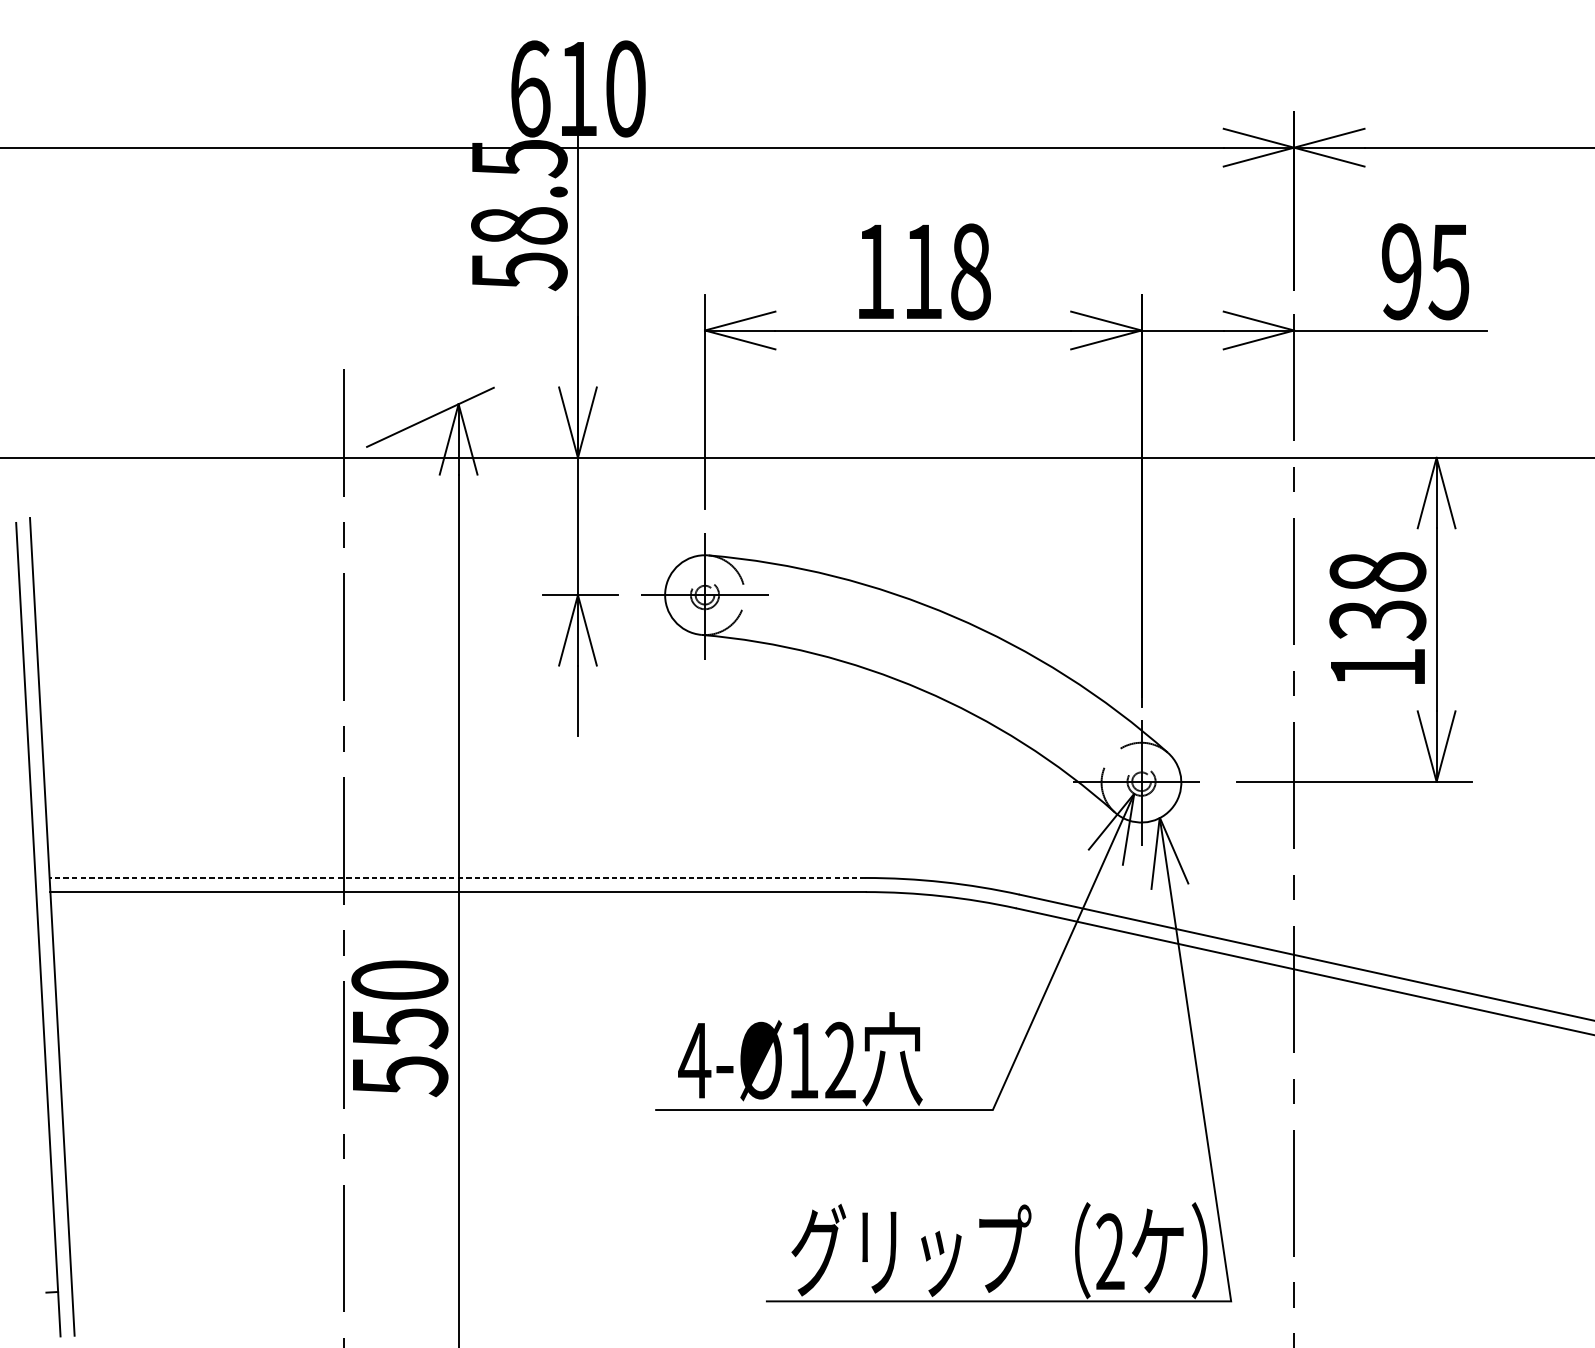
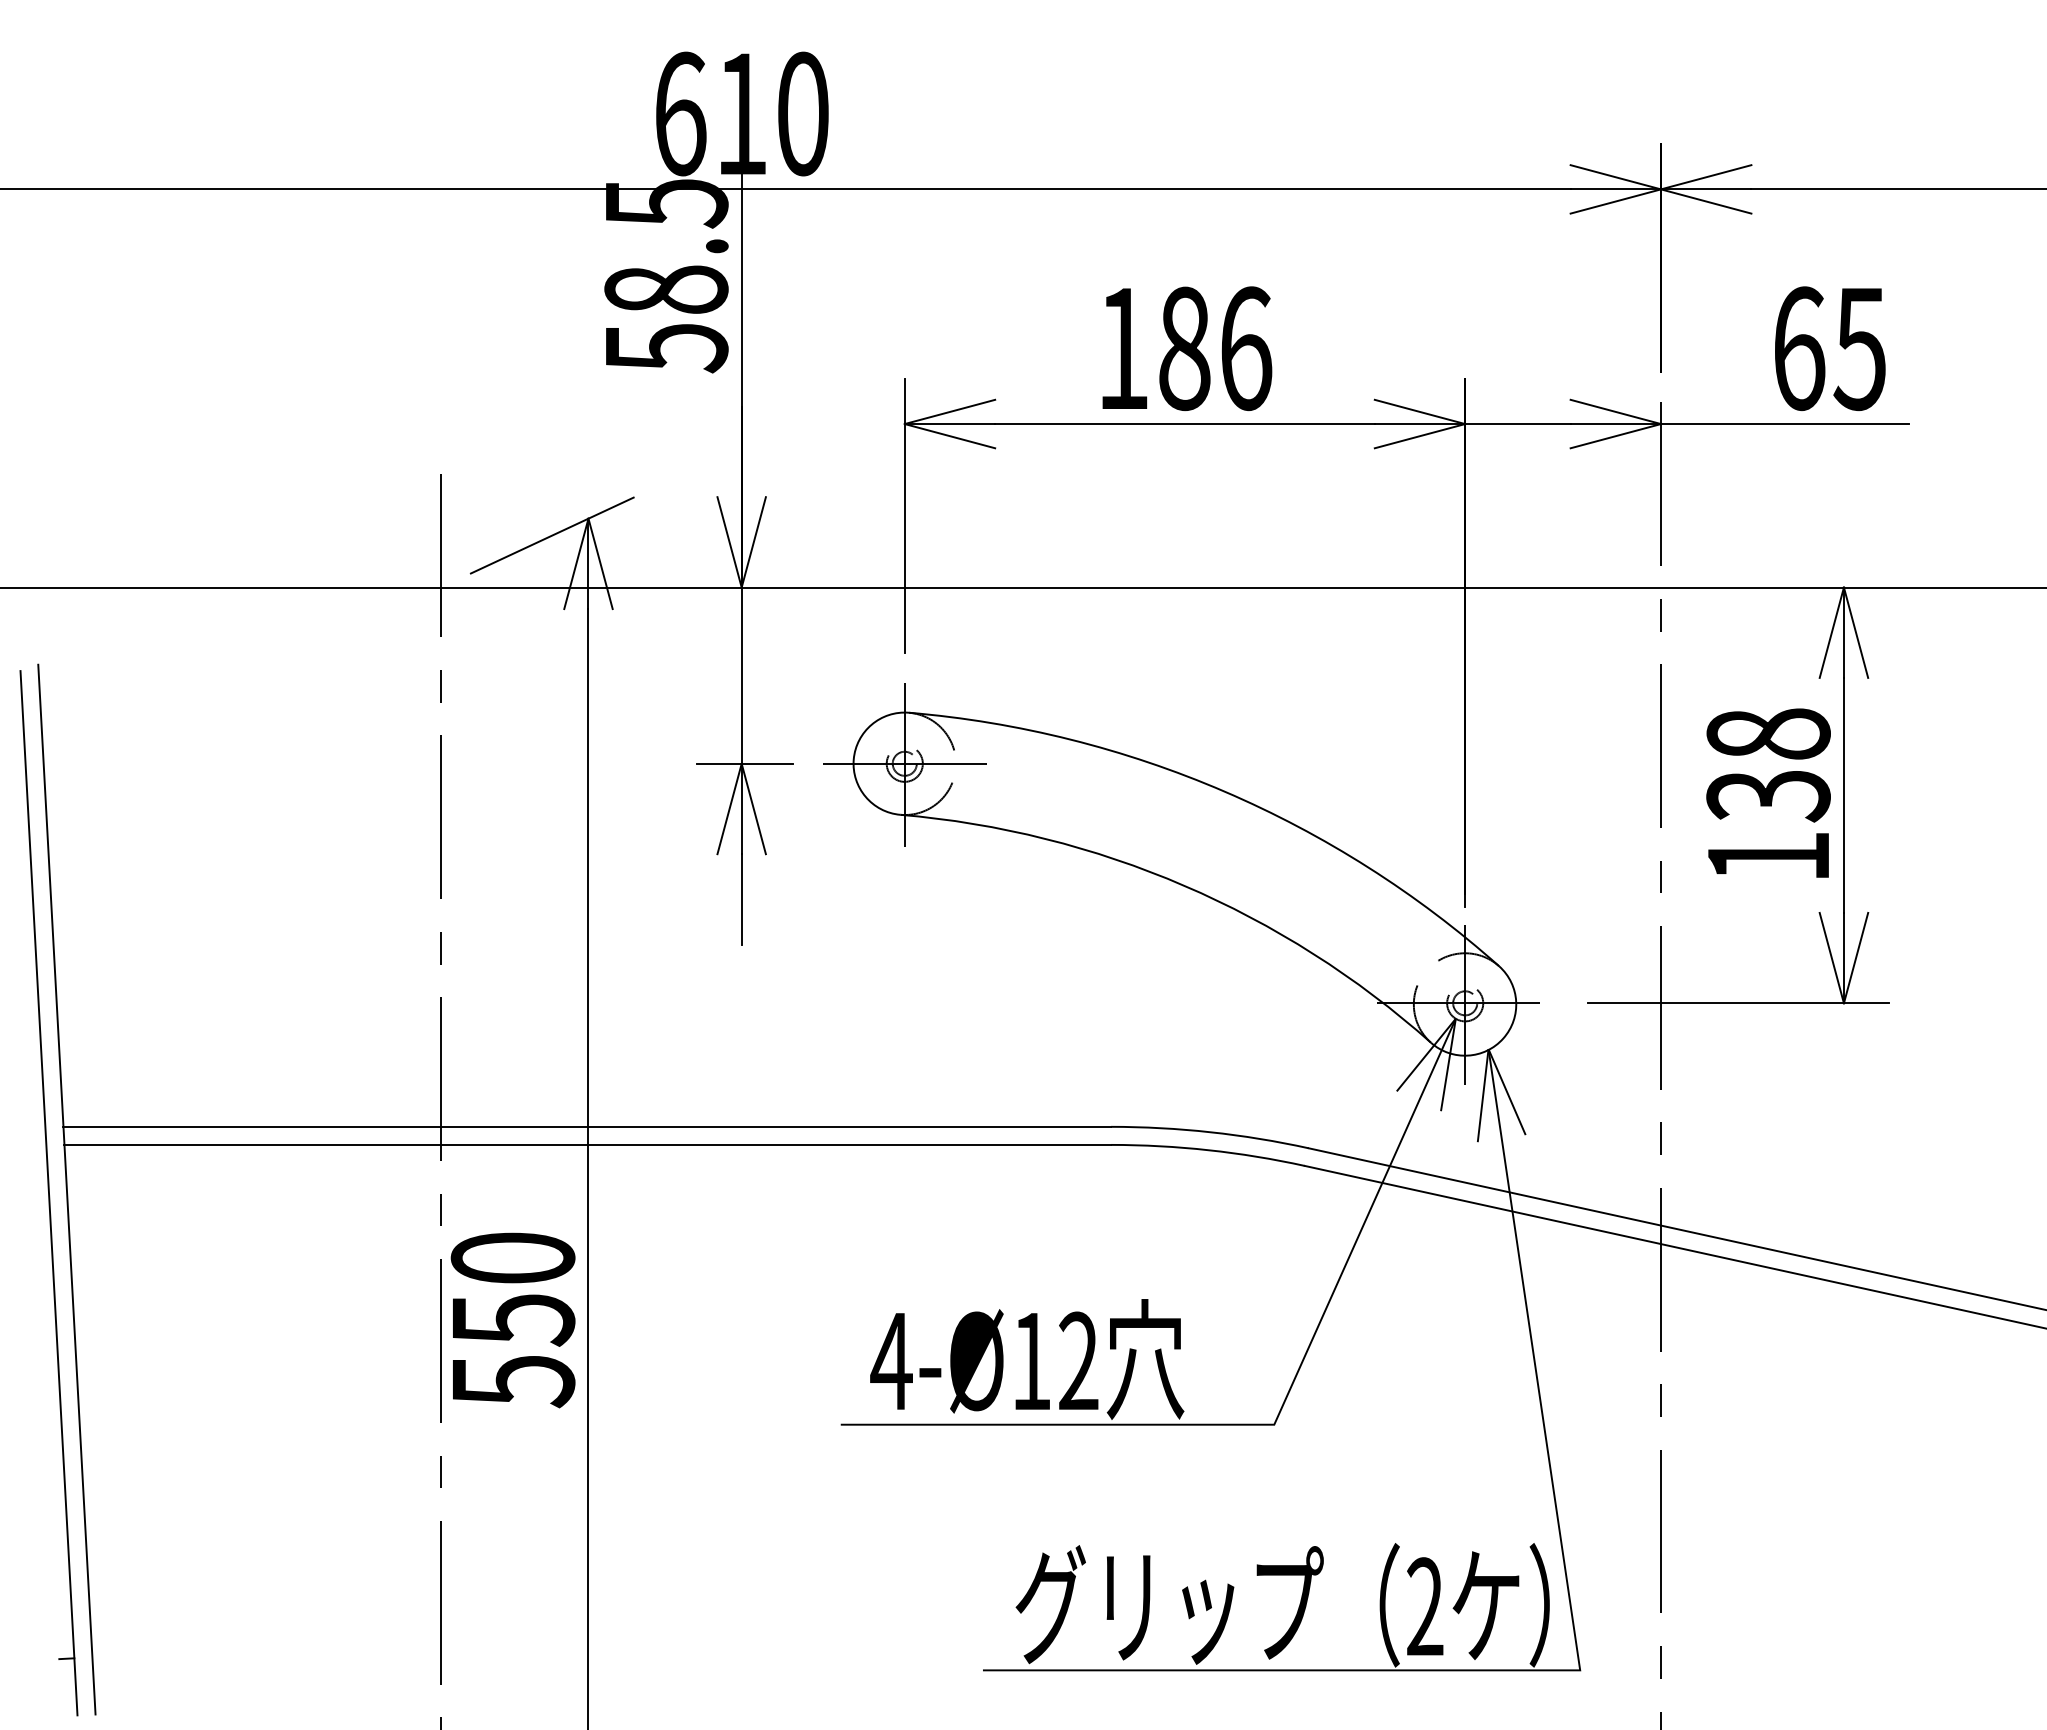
text: (947, 271) -> (1215, 348), 118 -> 186
text: (1402, 271) -> (1799, 348), 95 -> 65
line: (457, 877) -> (587, 1126), dashed -> solid

